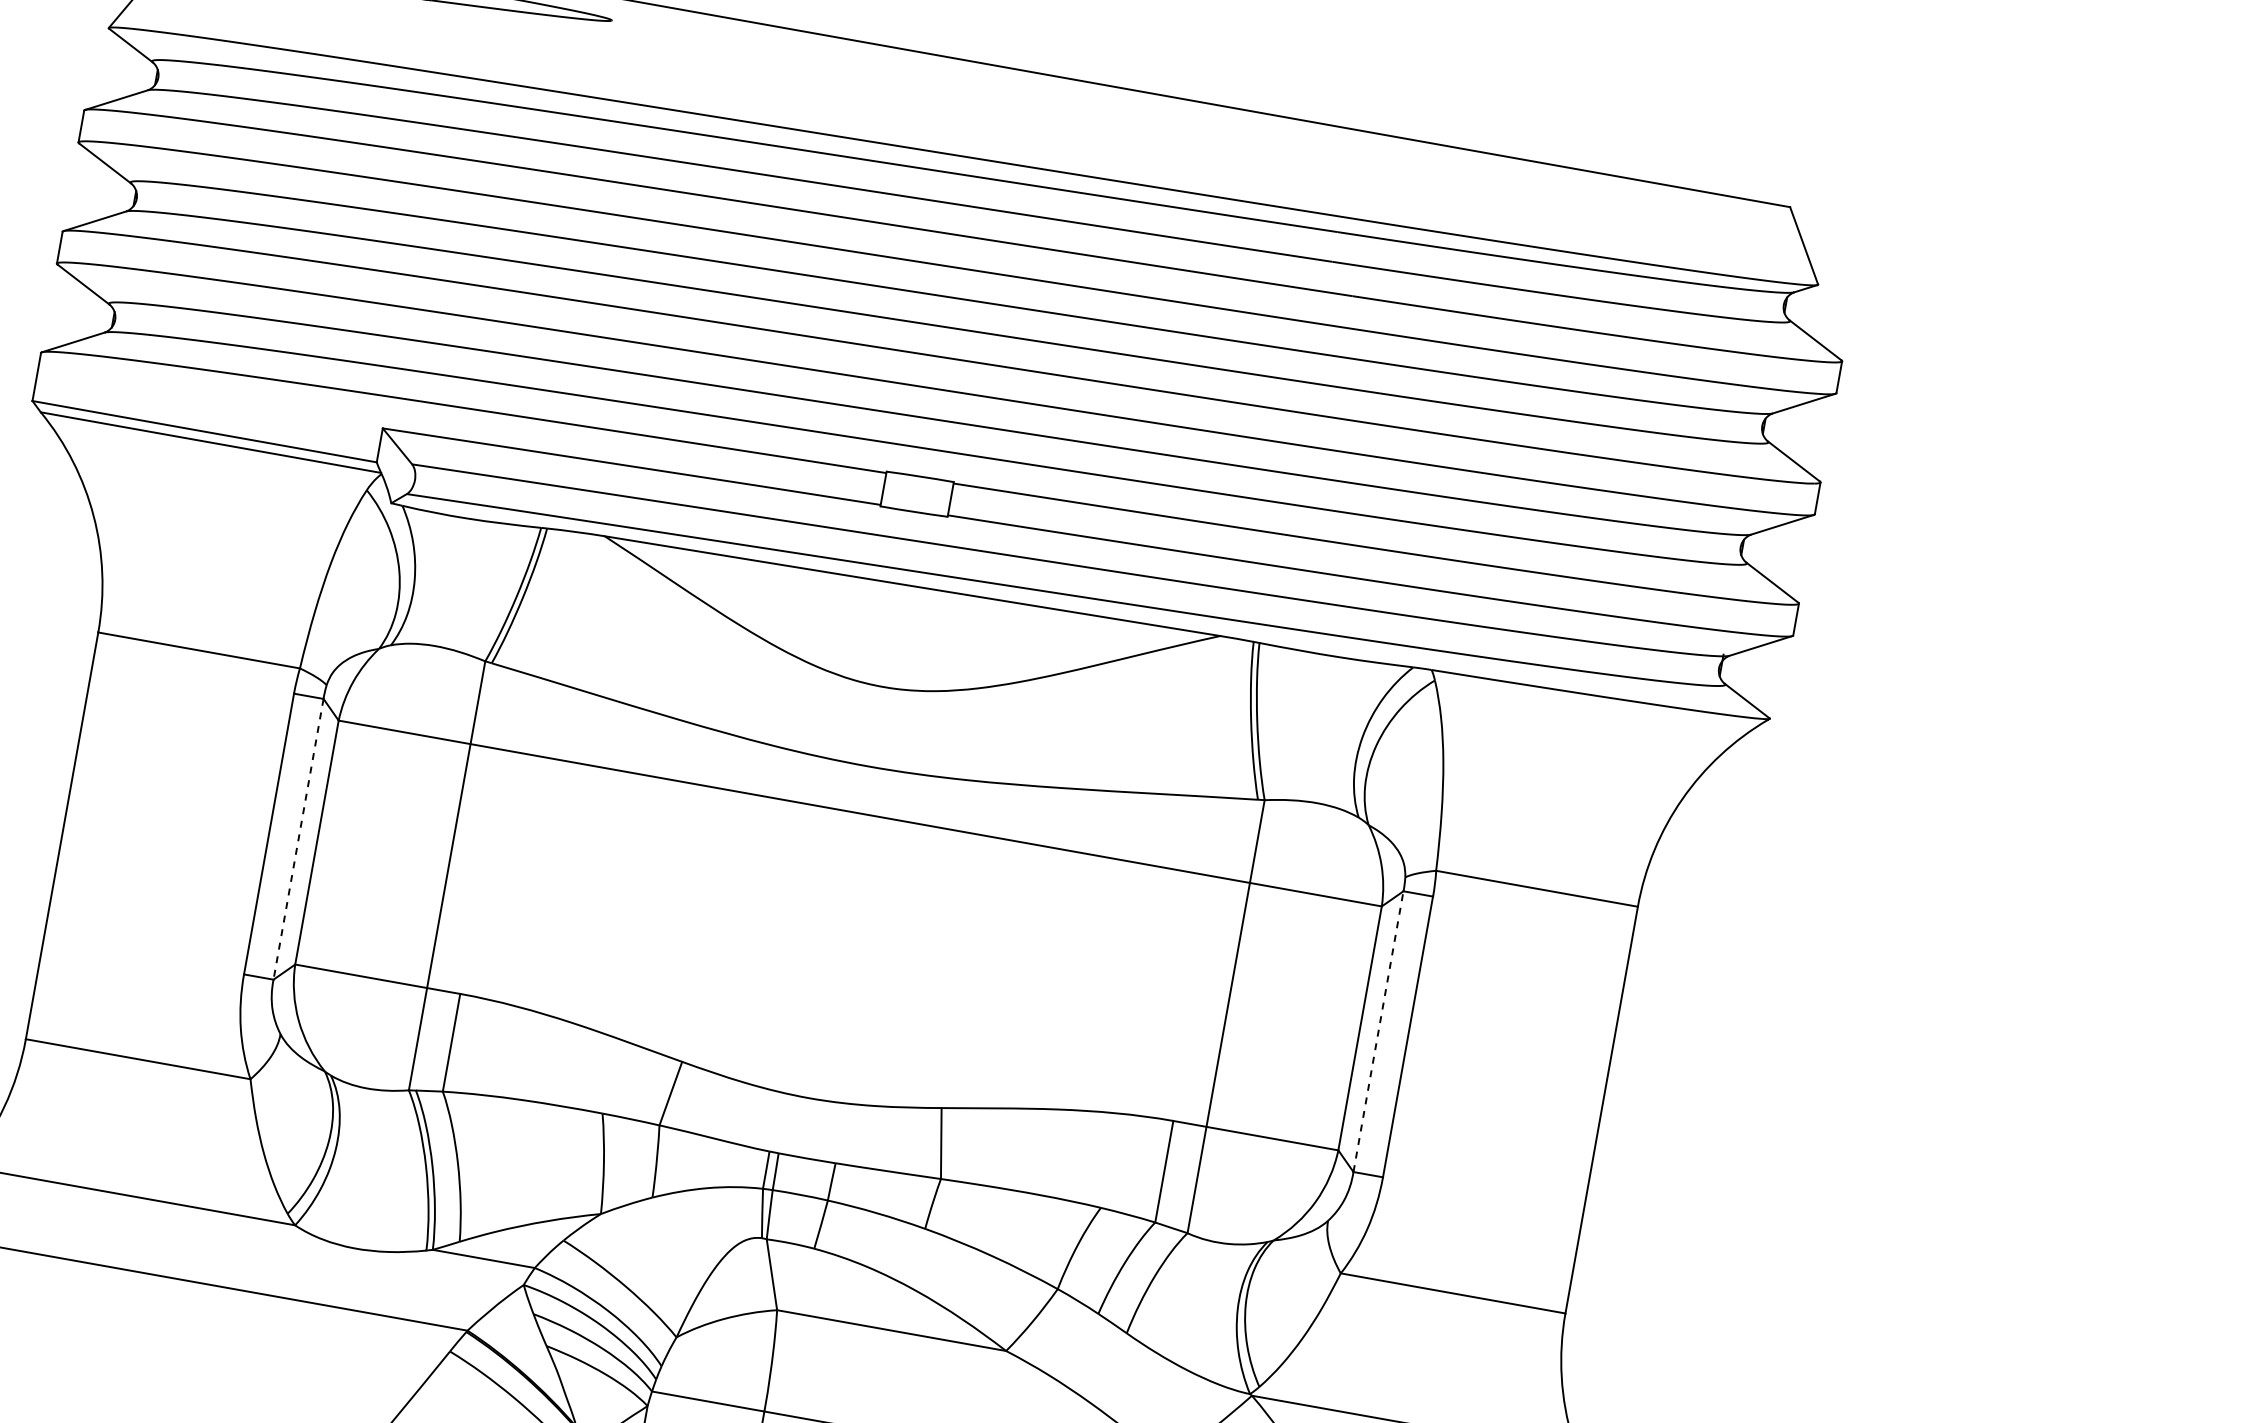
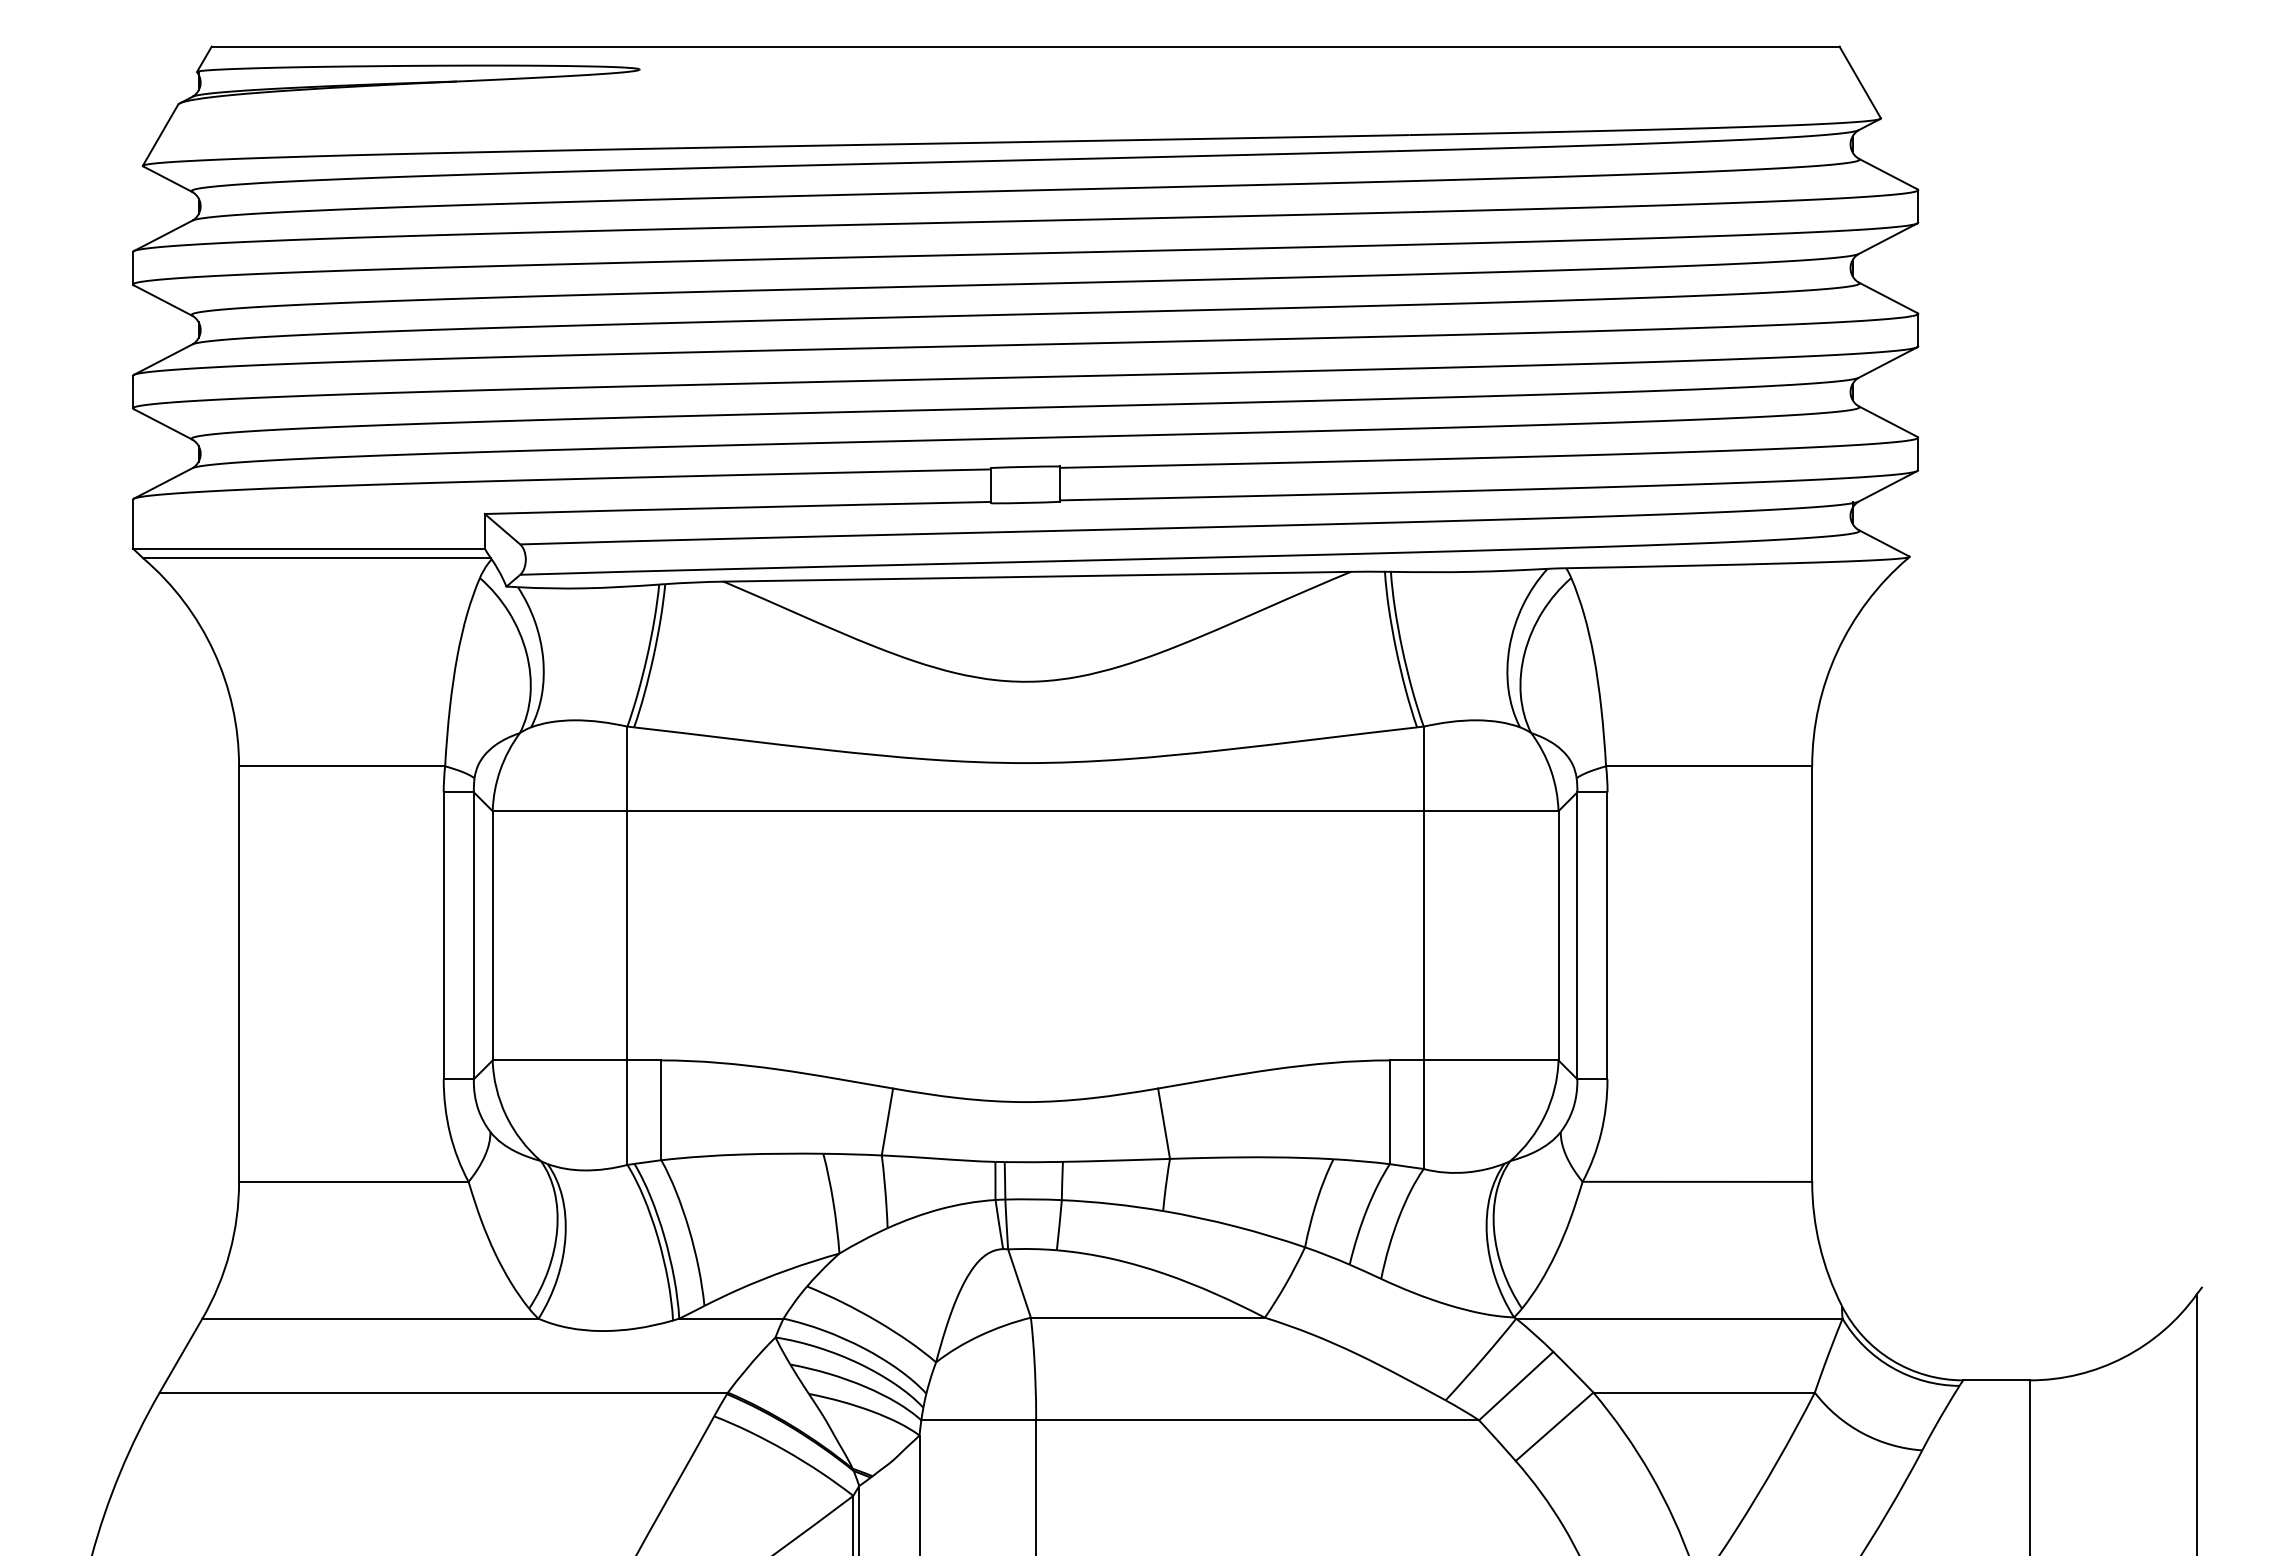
line: (298, 839) -> (473, 936), dashed -> solid
line: (1378, 1031) -> (1577, 935), dashed -> solid

